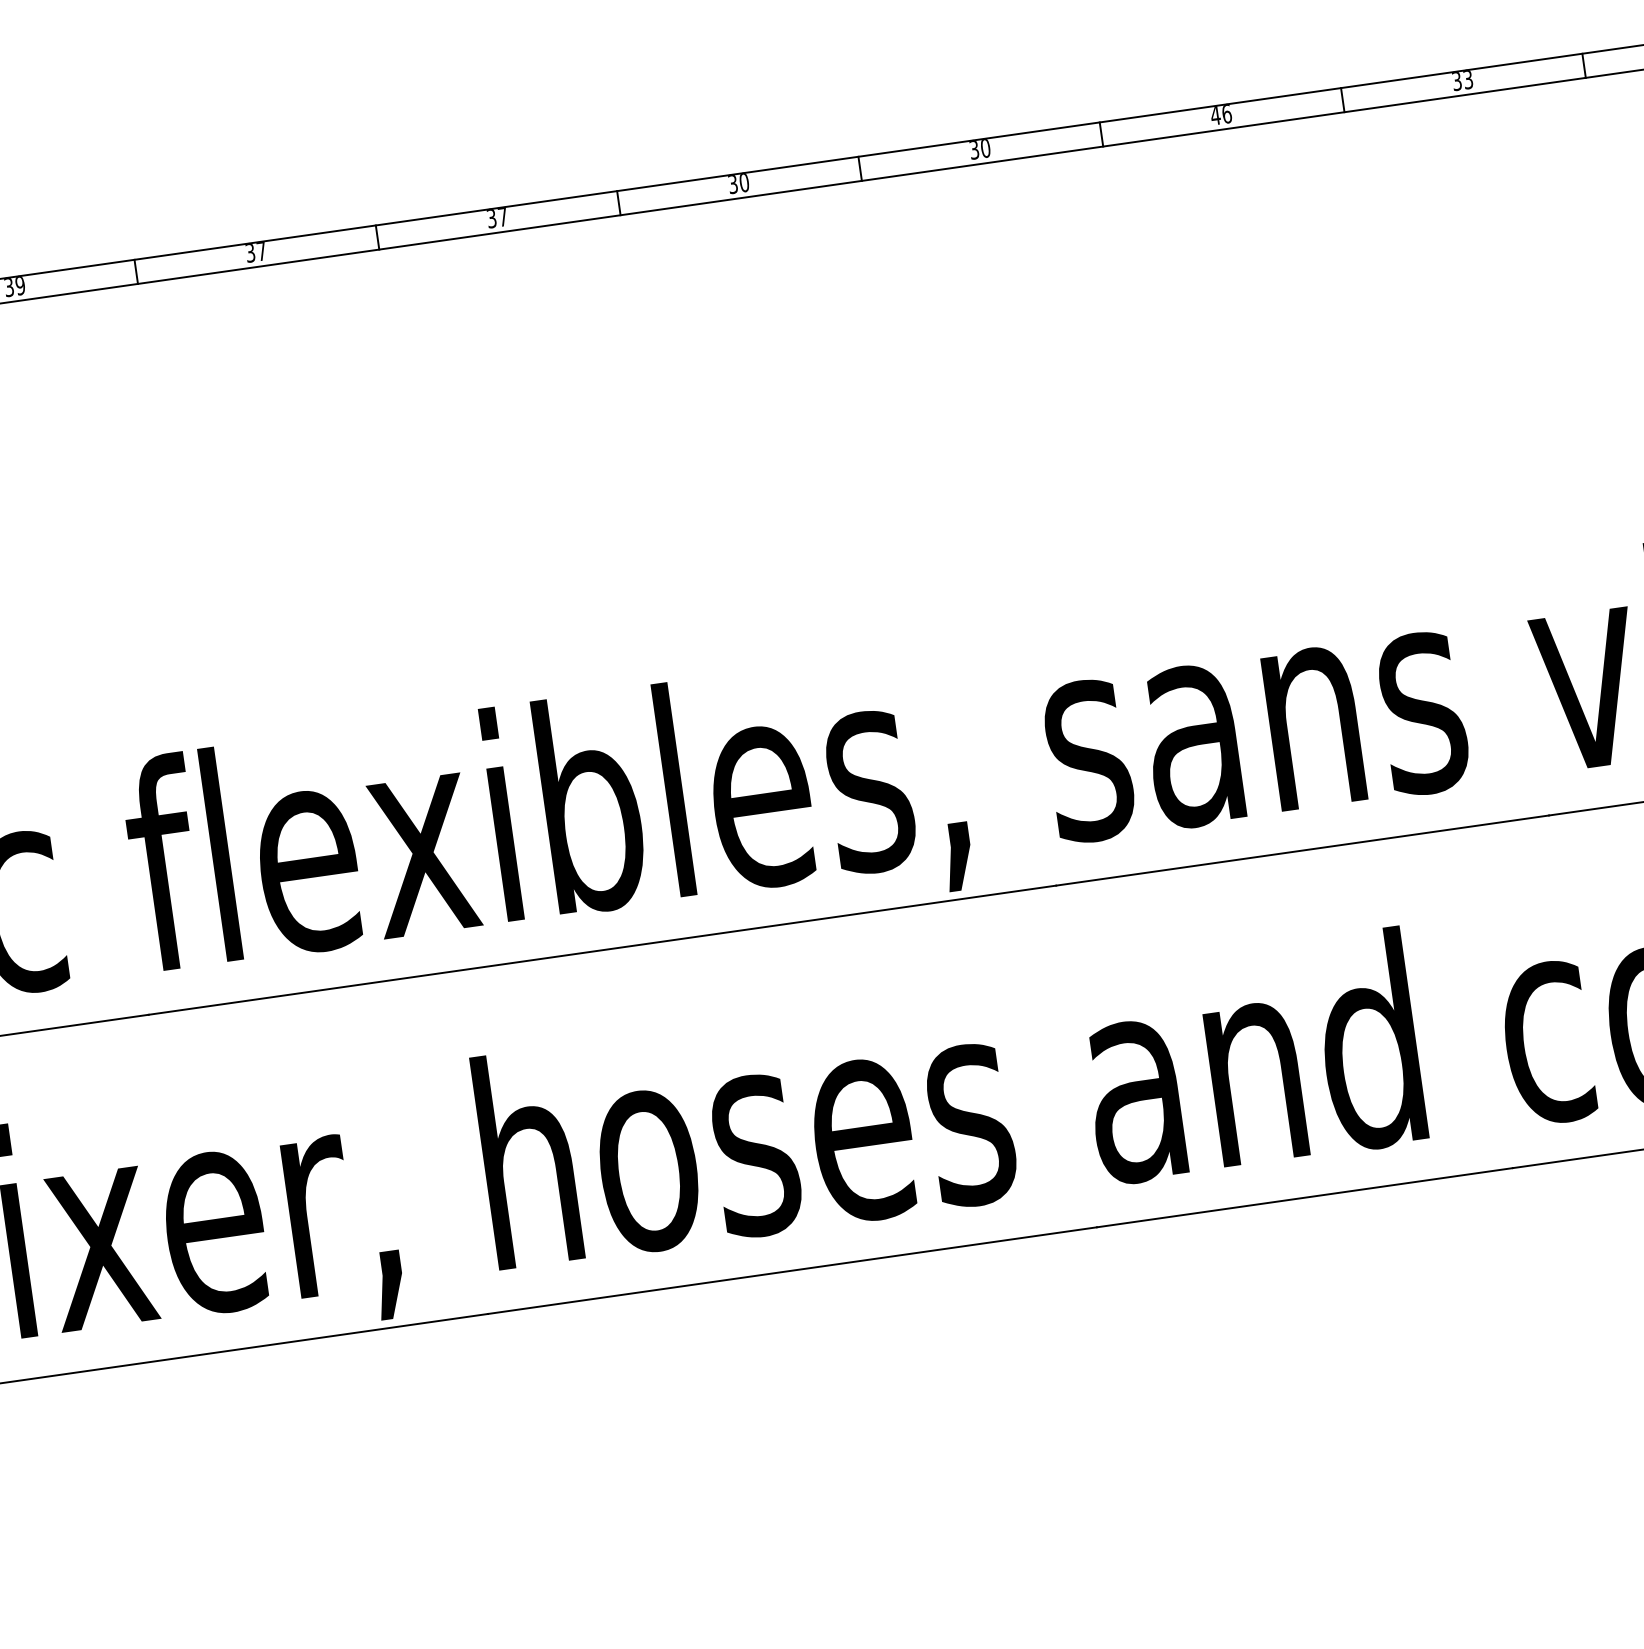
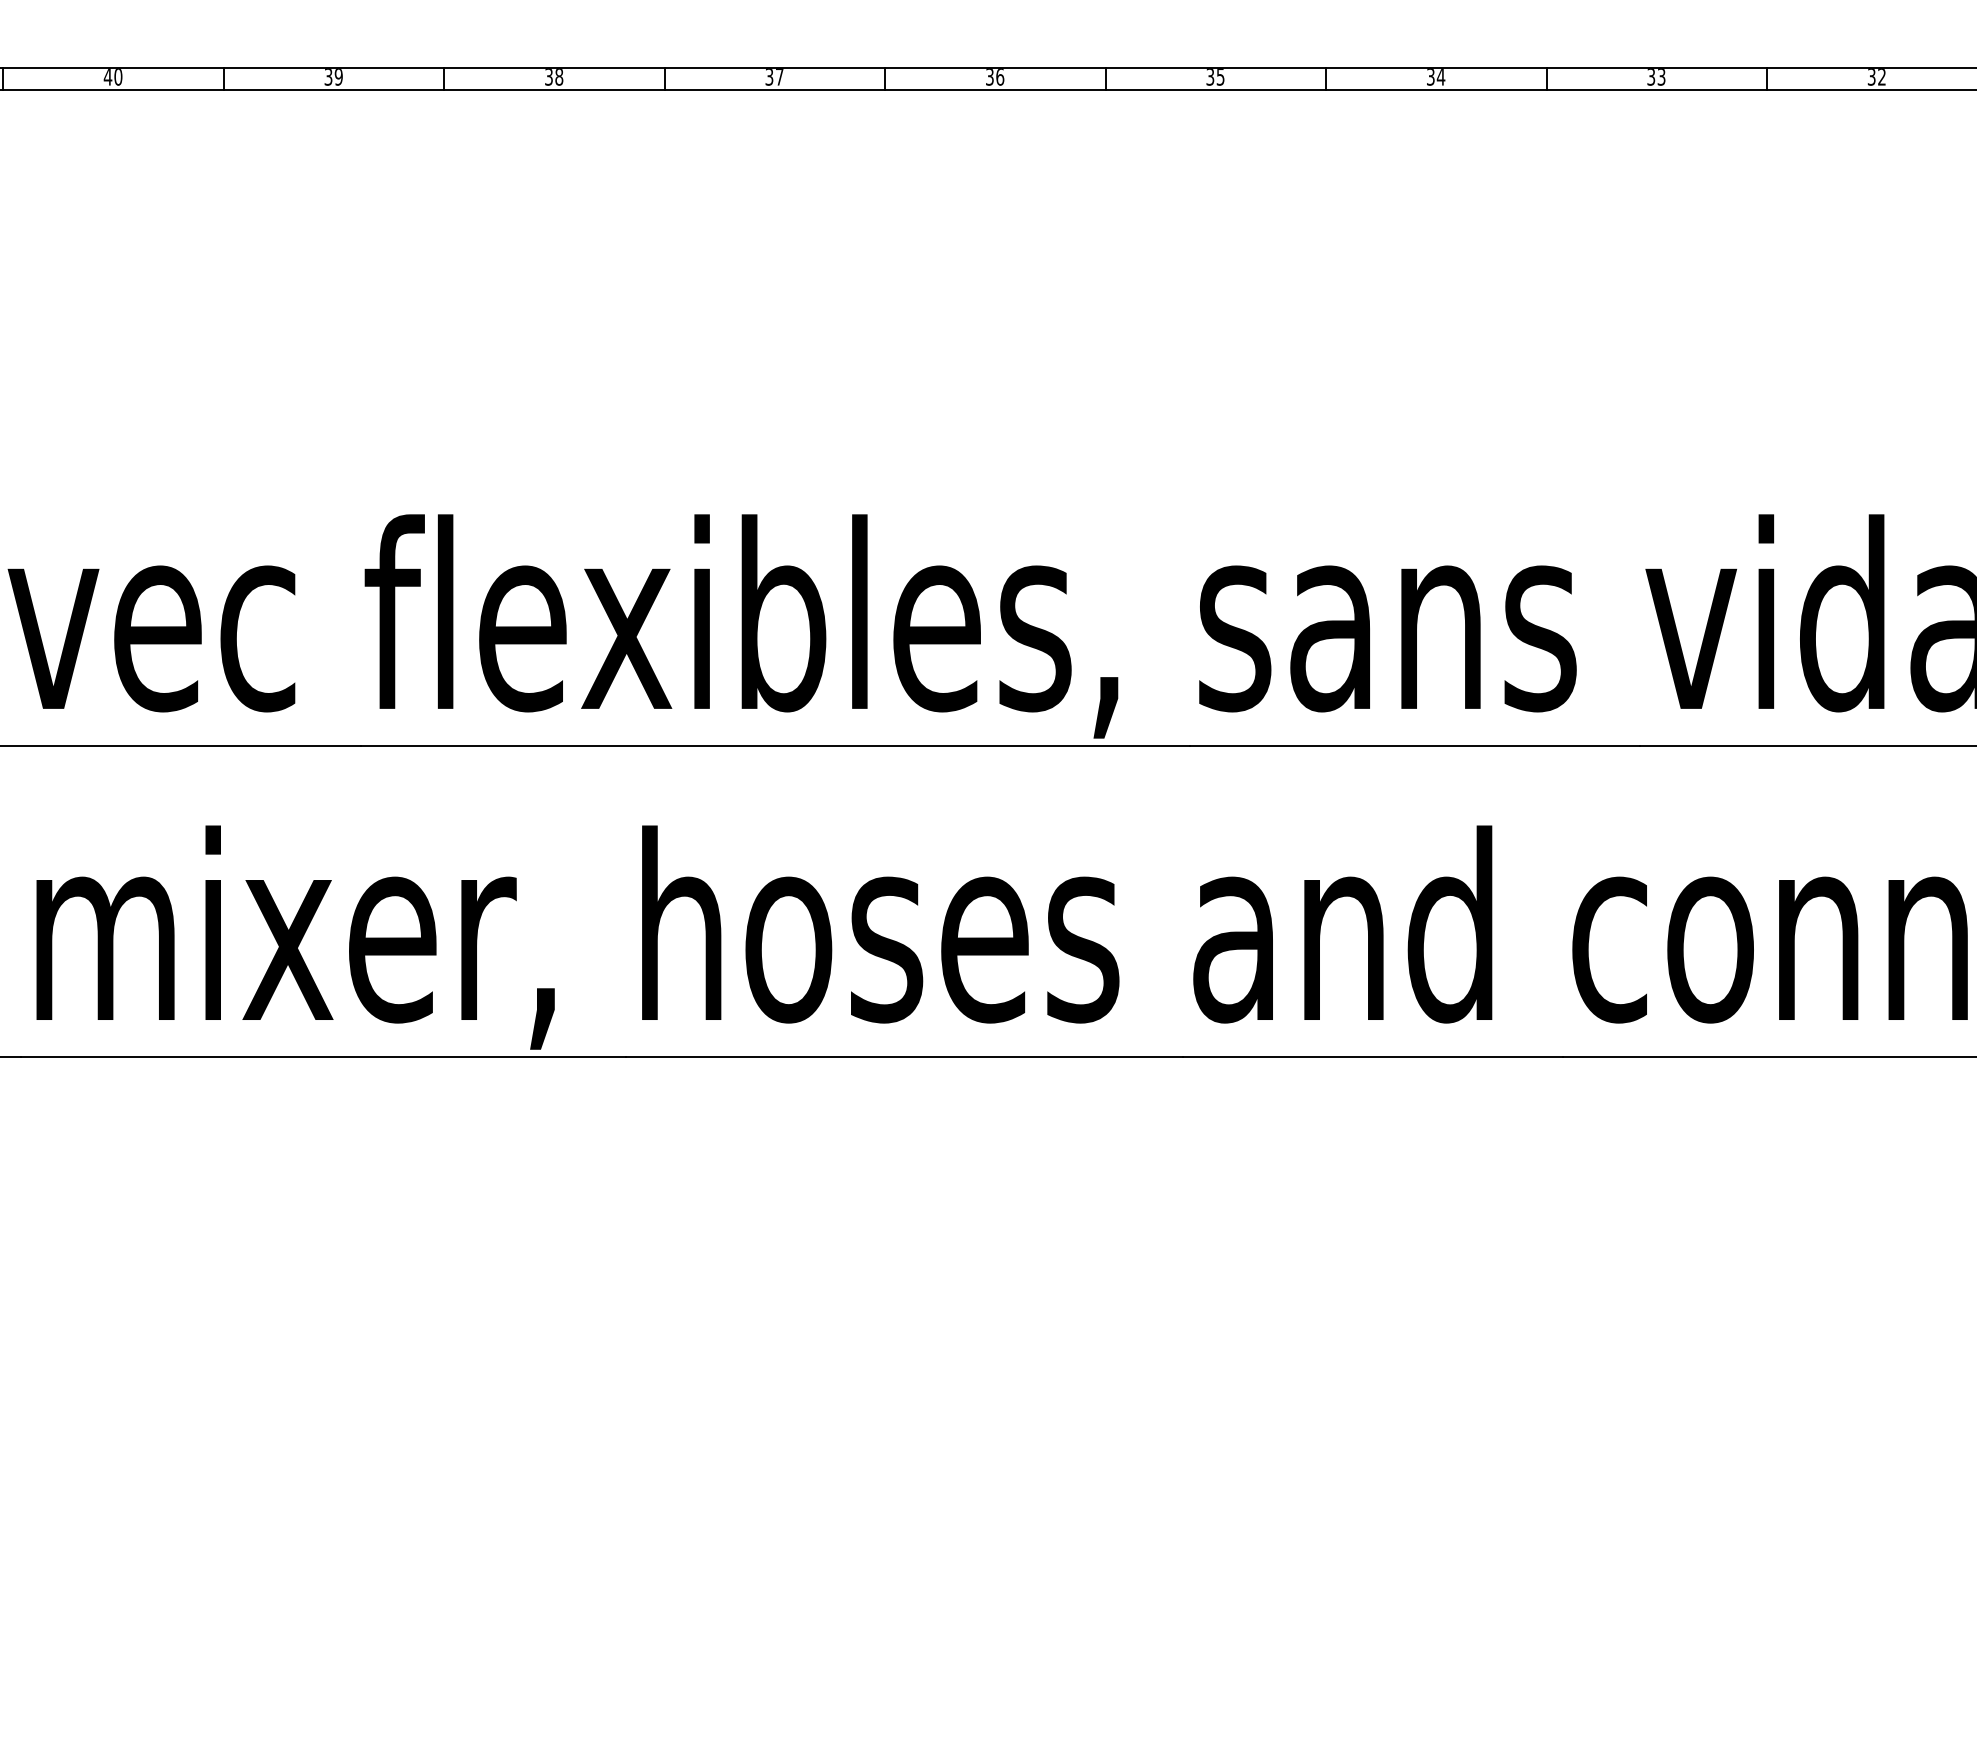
text: (1220, 115) -> (1435, 77), 46 -> 34
text: (985, 148) -> (1220, 77), 30 -> 35
text: (744, 183) -> (1000, 77), 30 -> 36
text: (262, 251) -> (559, 77), 37 -> 38

